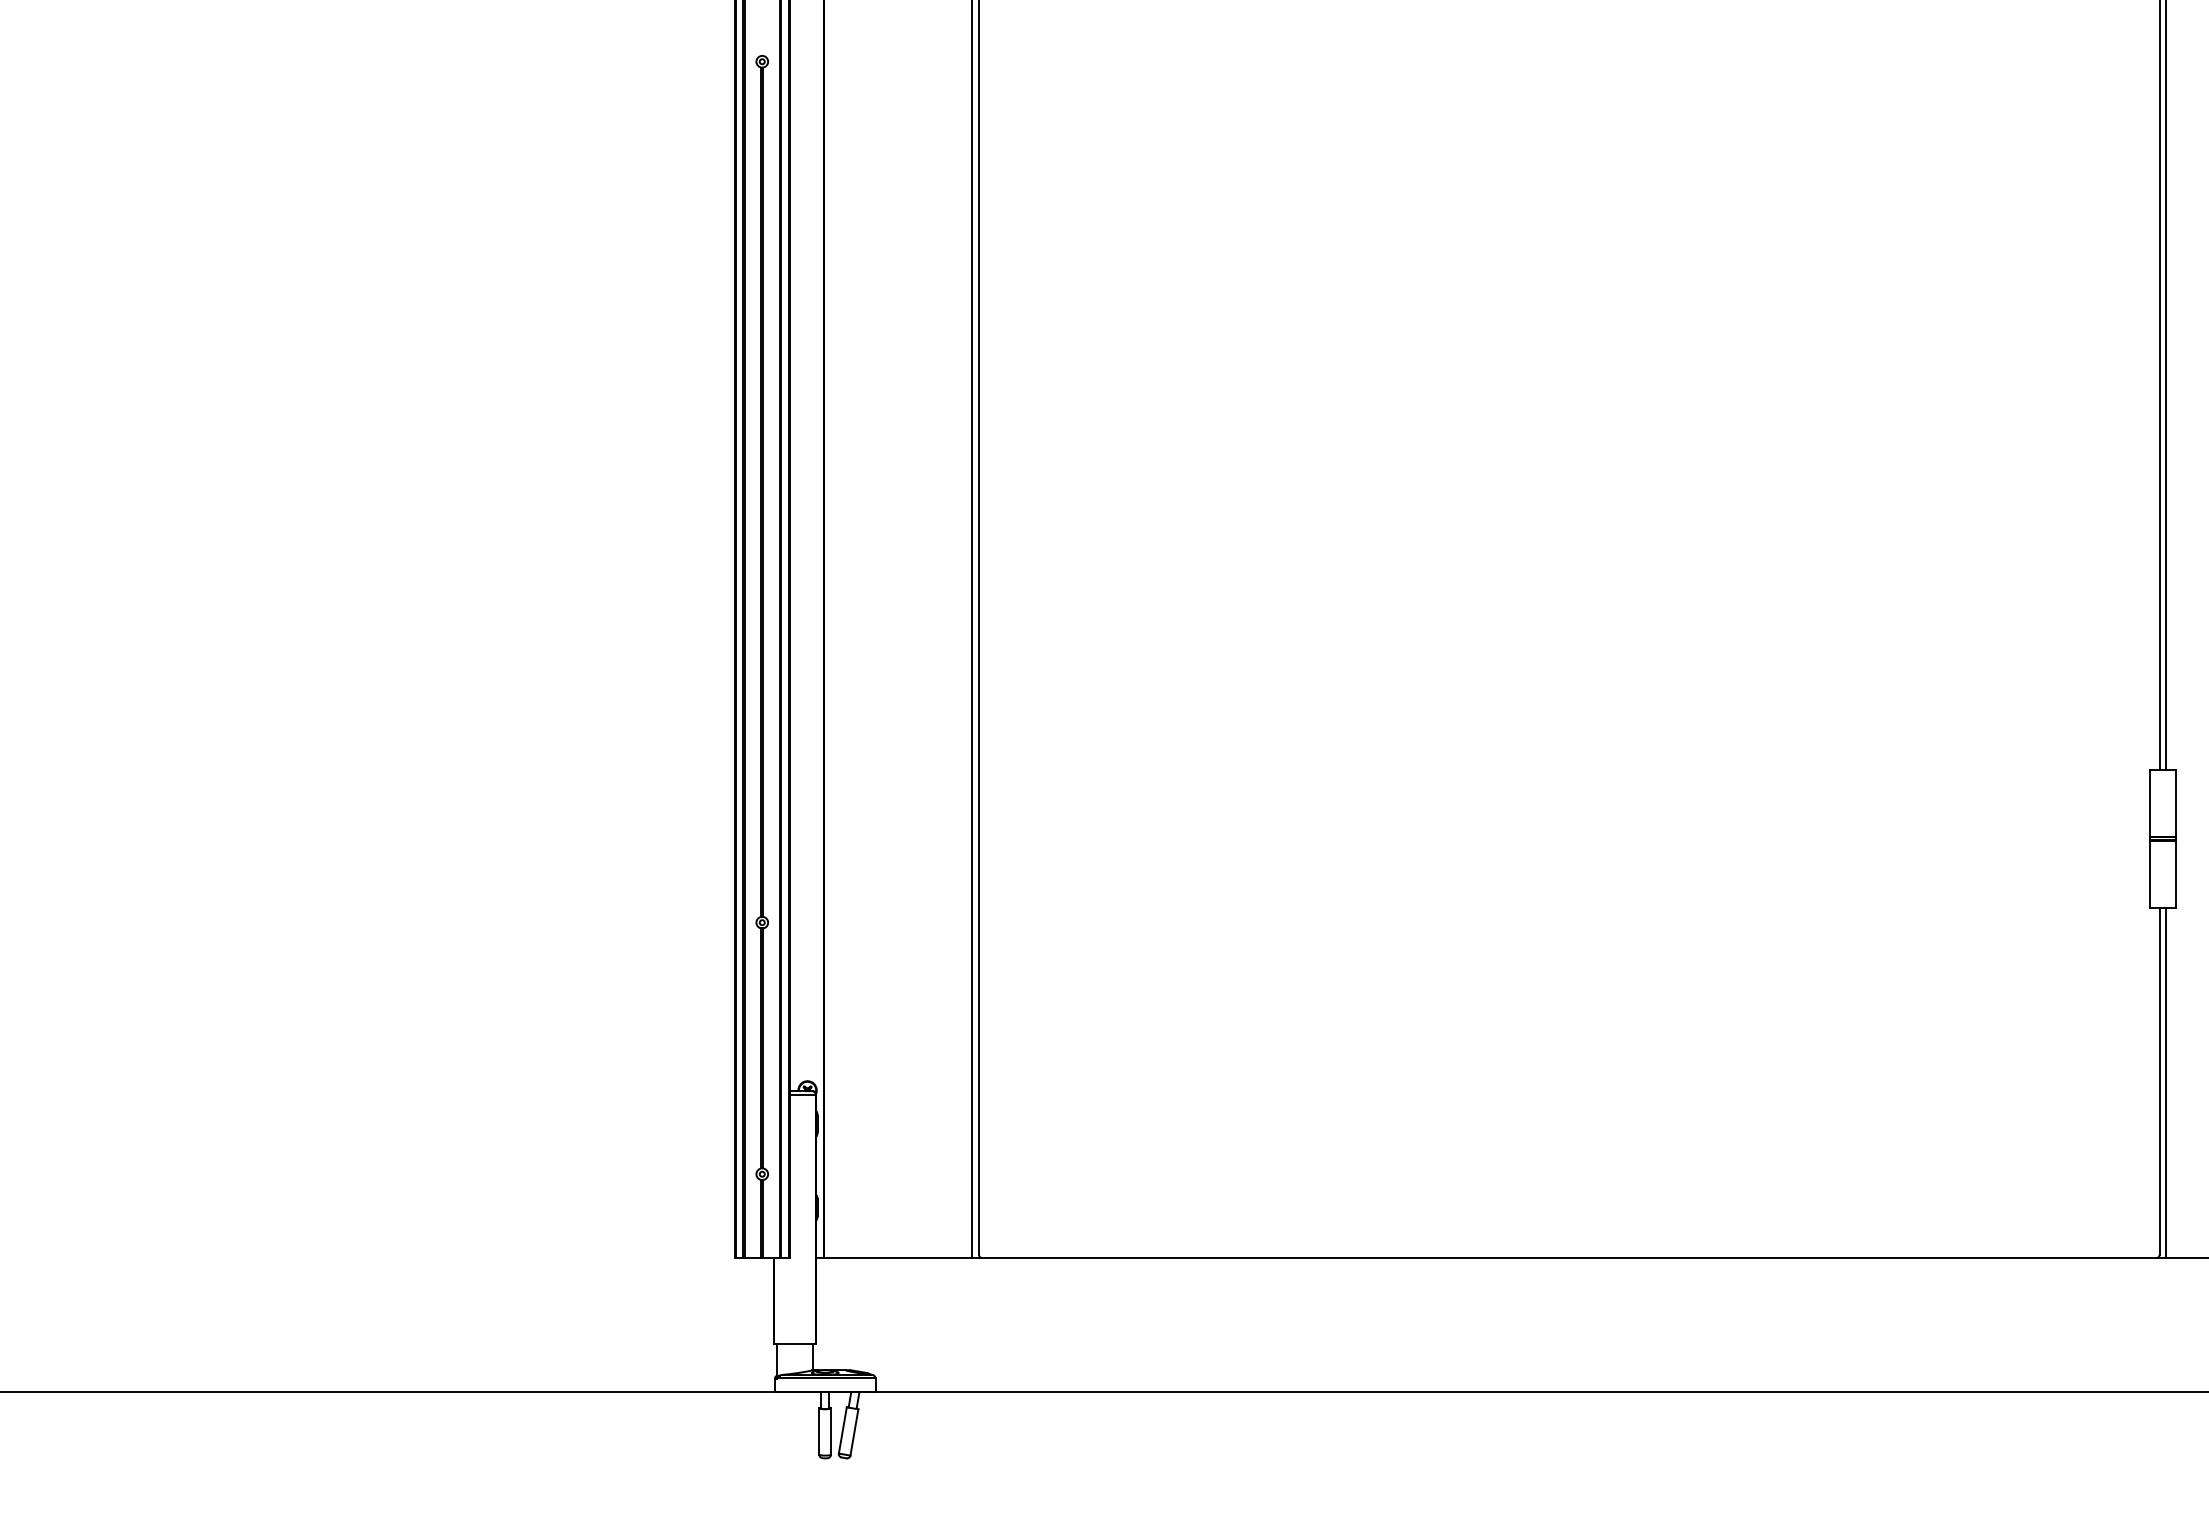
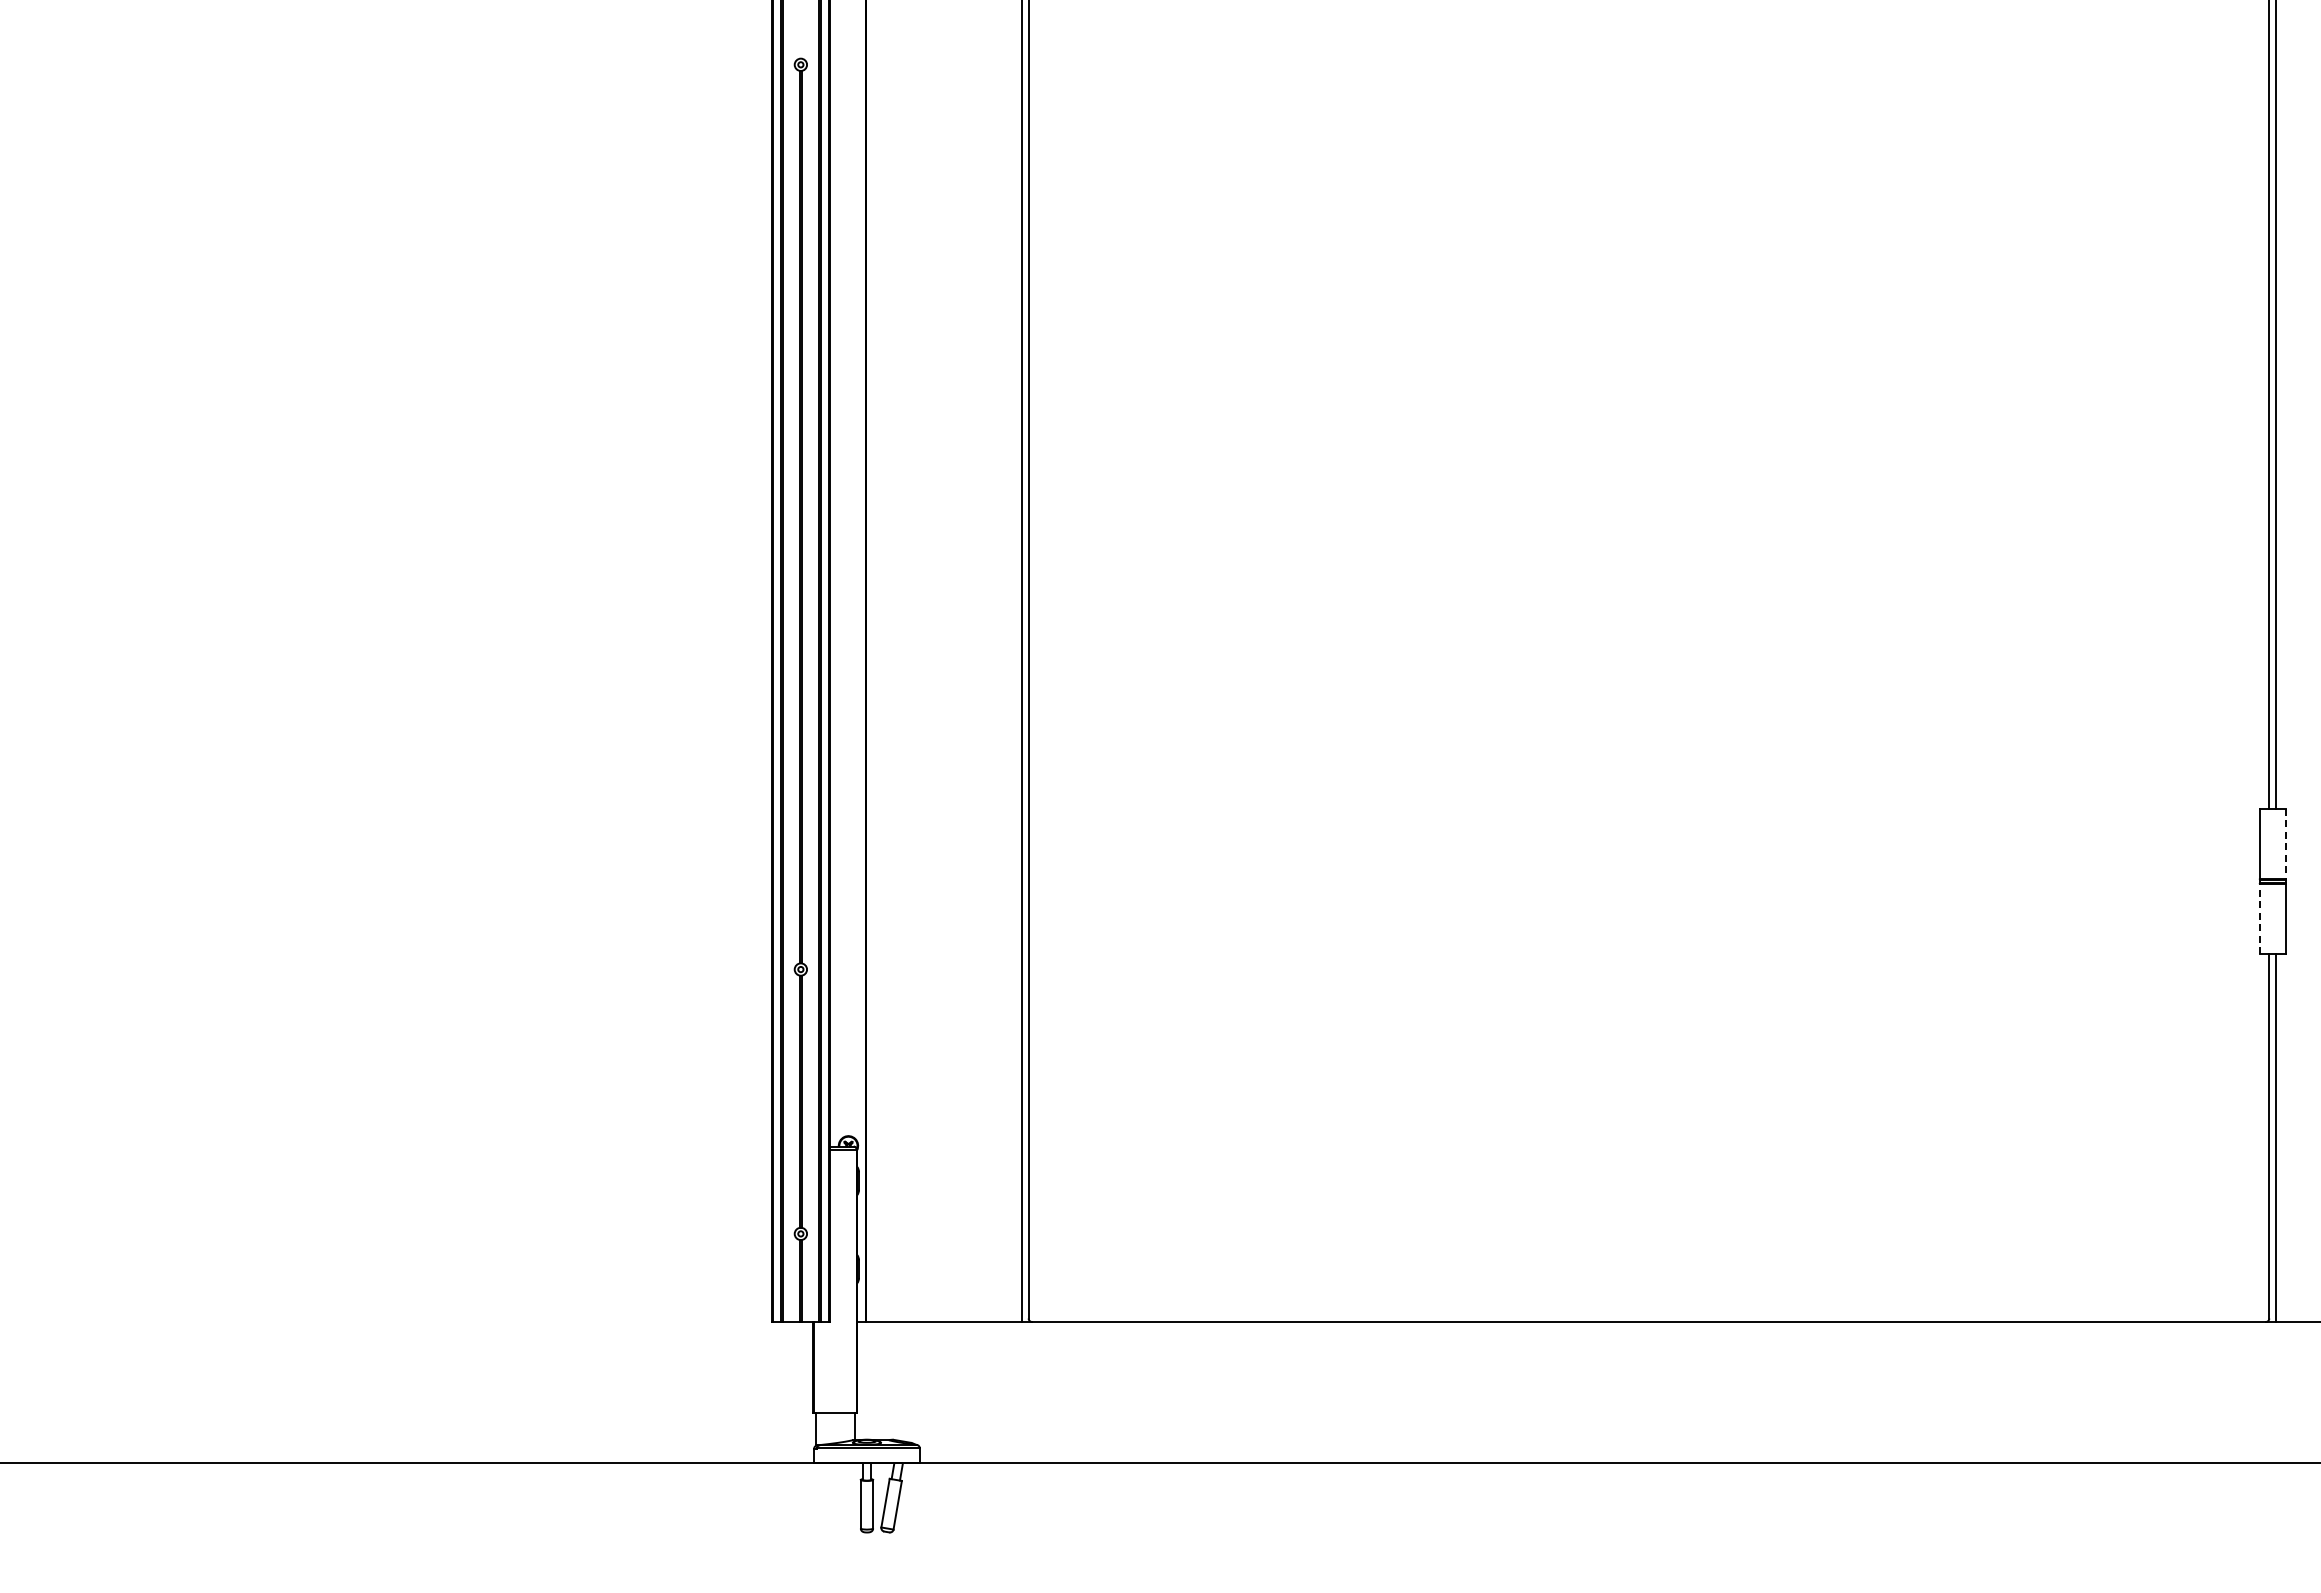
line: (2176, 803) -> (2286, 844), solid -> dashed
line: (2150, 874) -> (2259, 918), solid -> dashed

